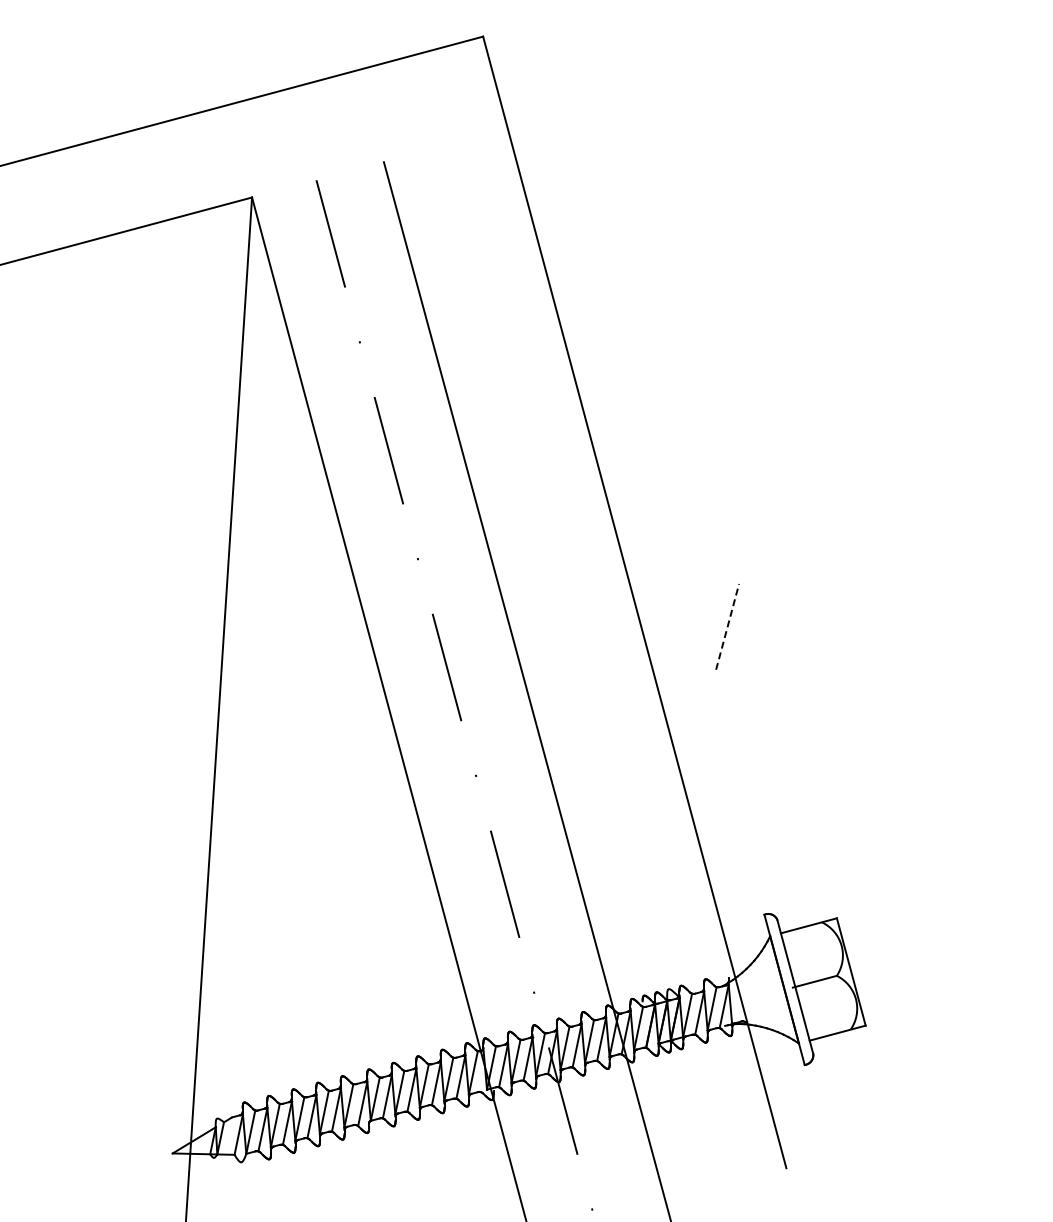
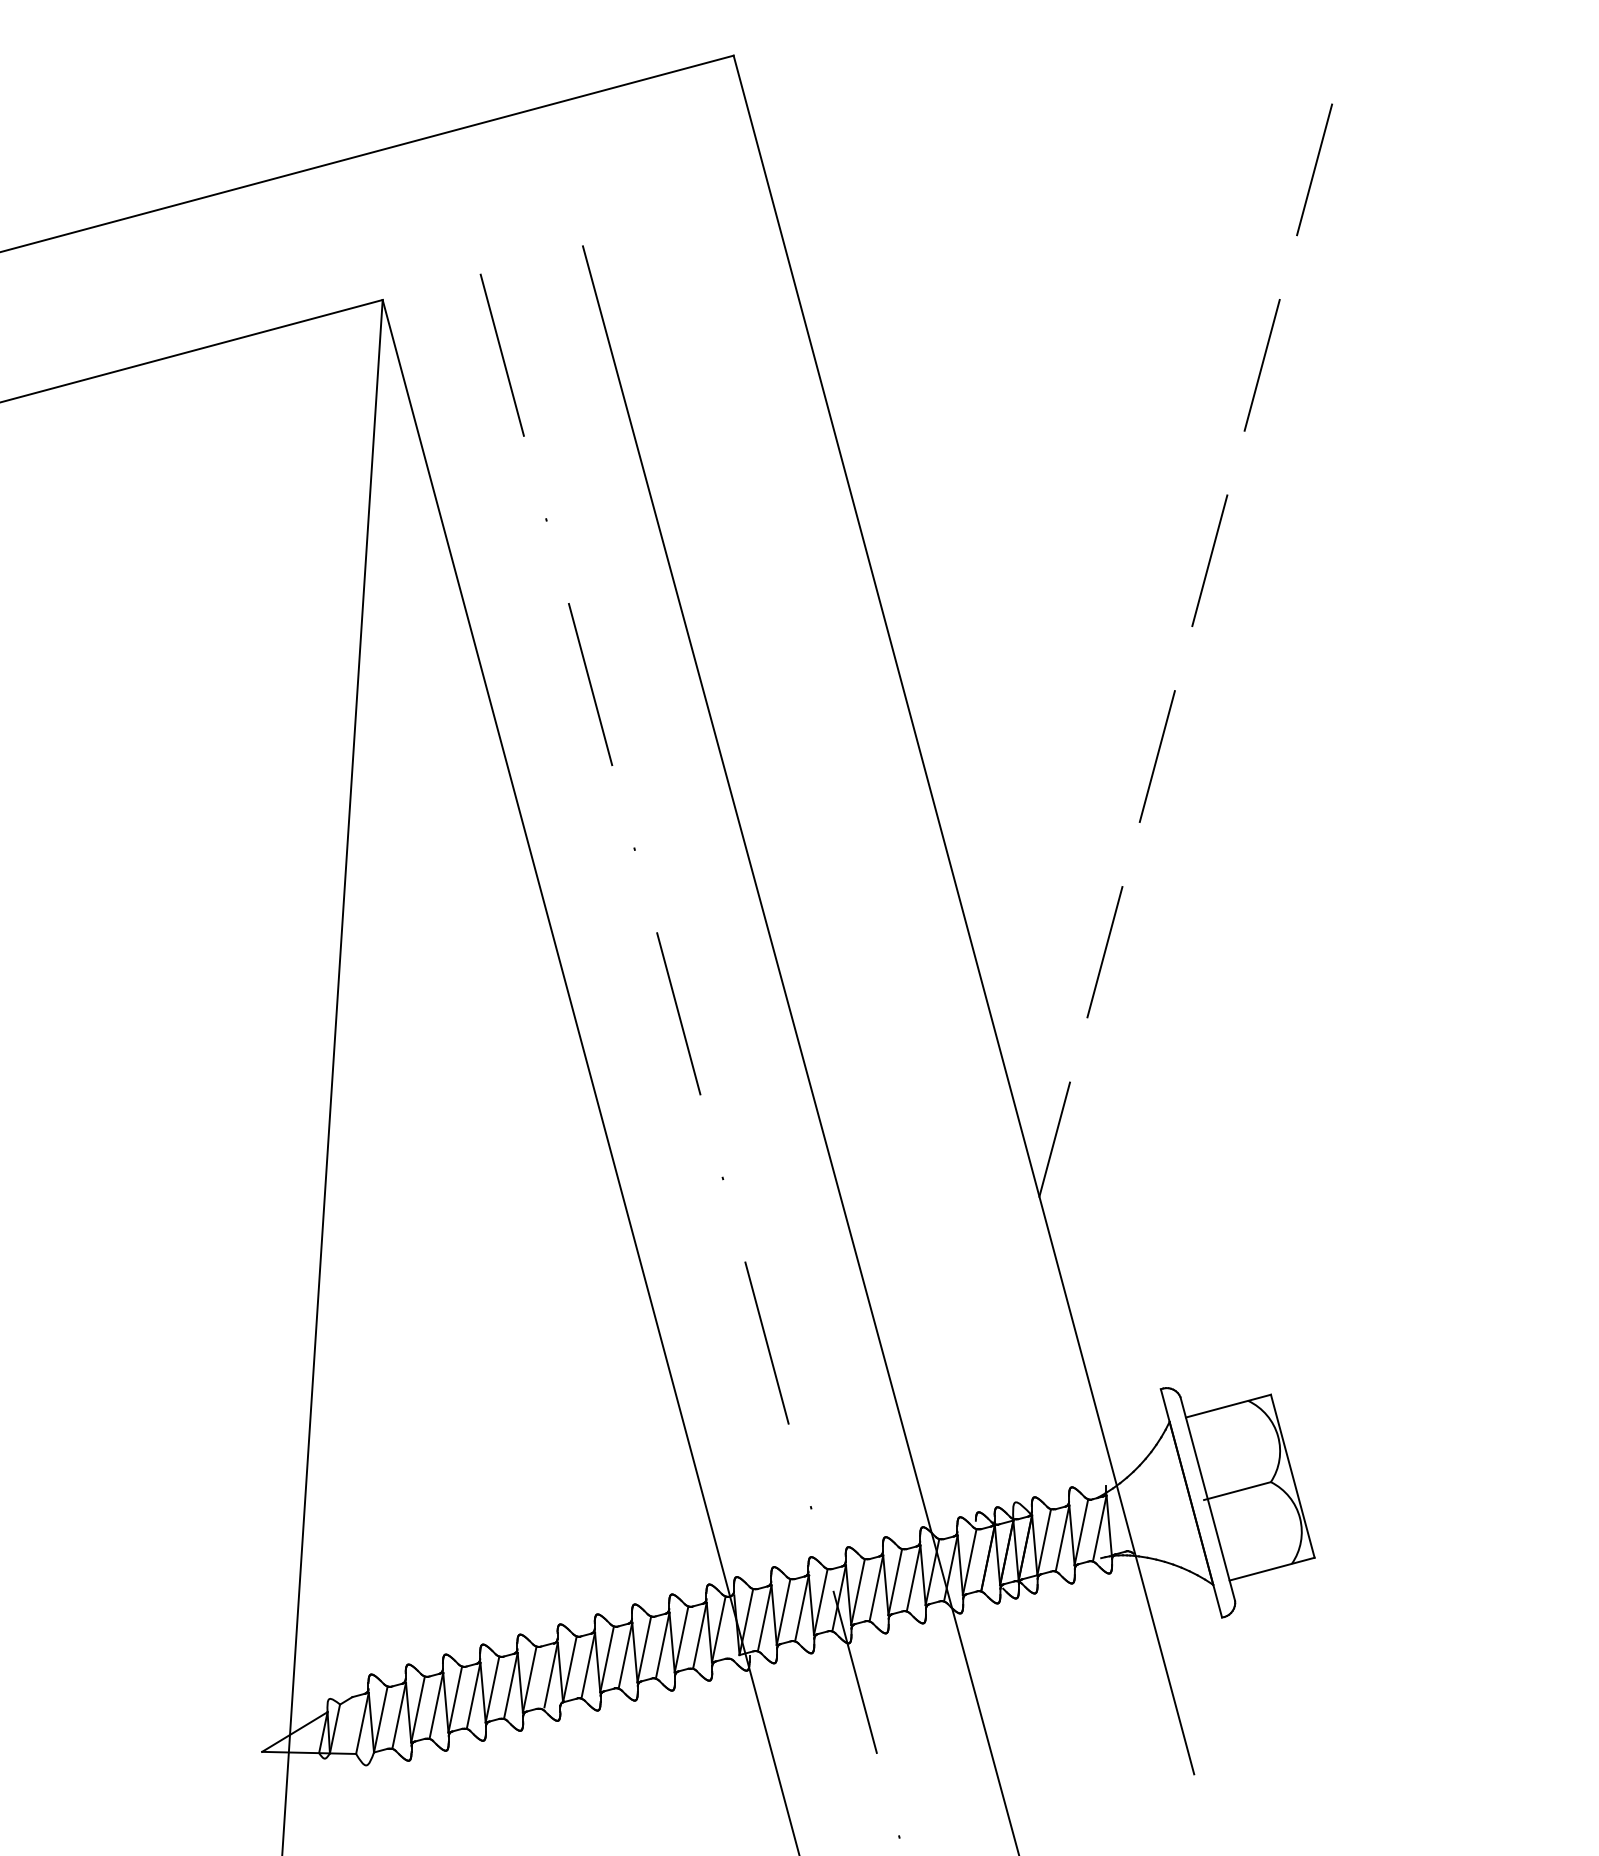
line: (865, 111) -> (1314, 169), added
line: (830, 240) -> (1261, 365), added
line: (796, 369) -> (1209, 561), added
line: (761, 498) -> (1156, 757), added
line: (727, 626) -> (1104, 951), dashed -> solid
line: (694, 749) -> (1054, 1138), added

